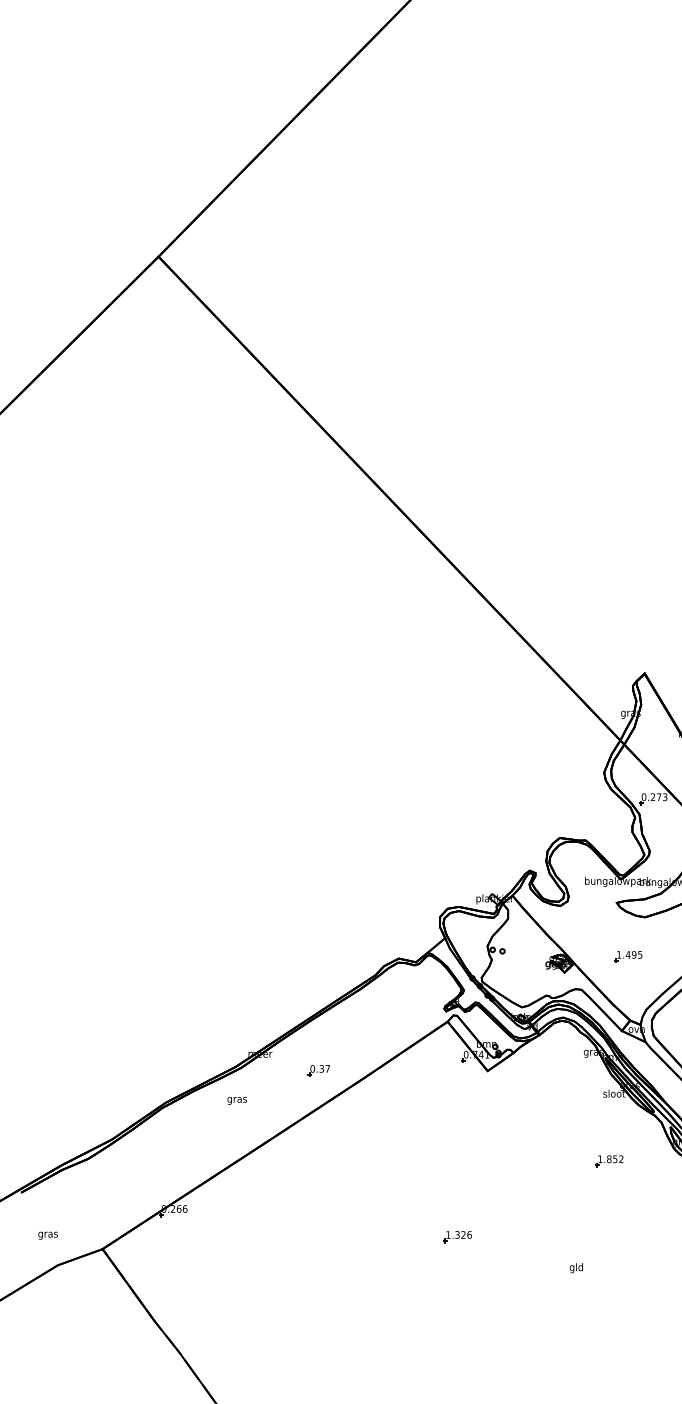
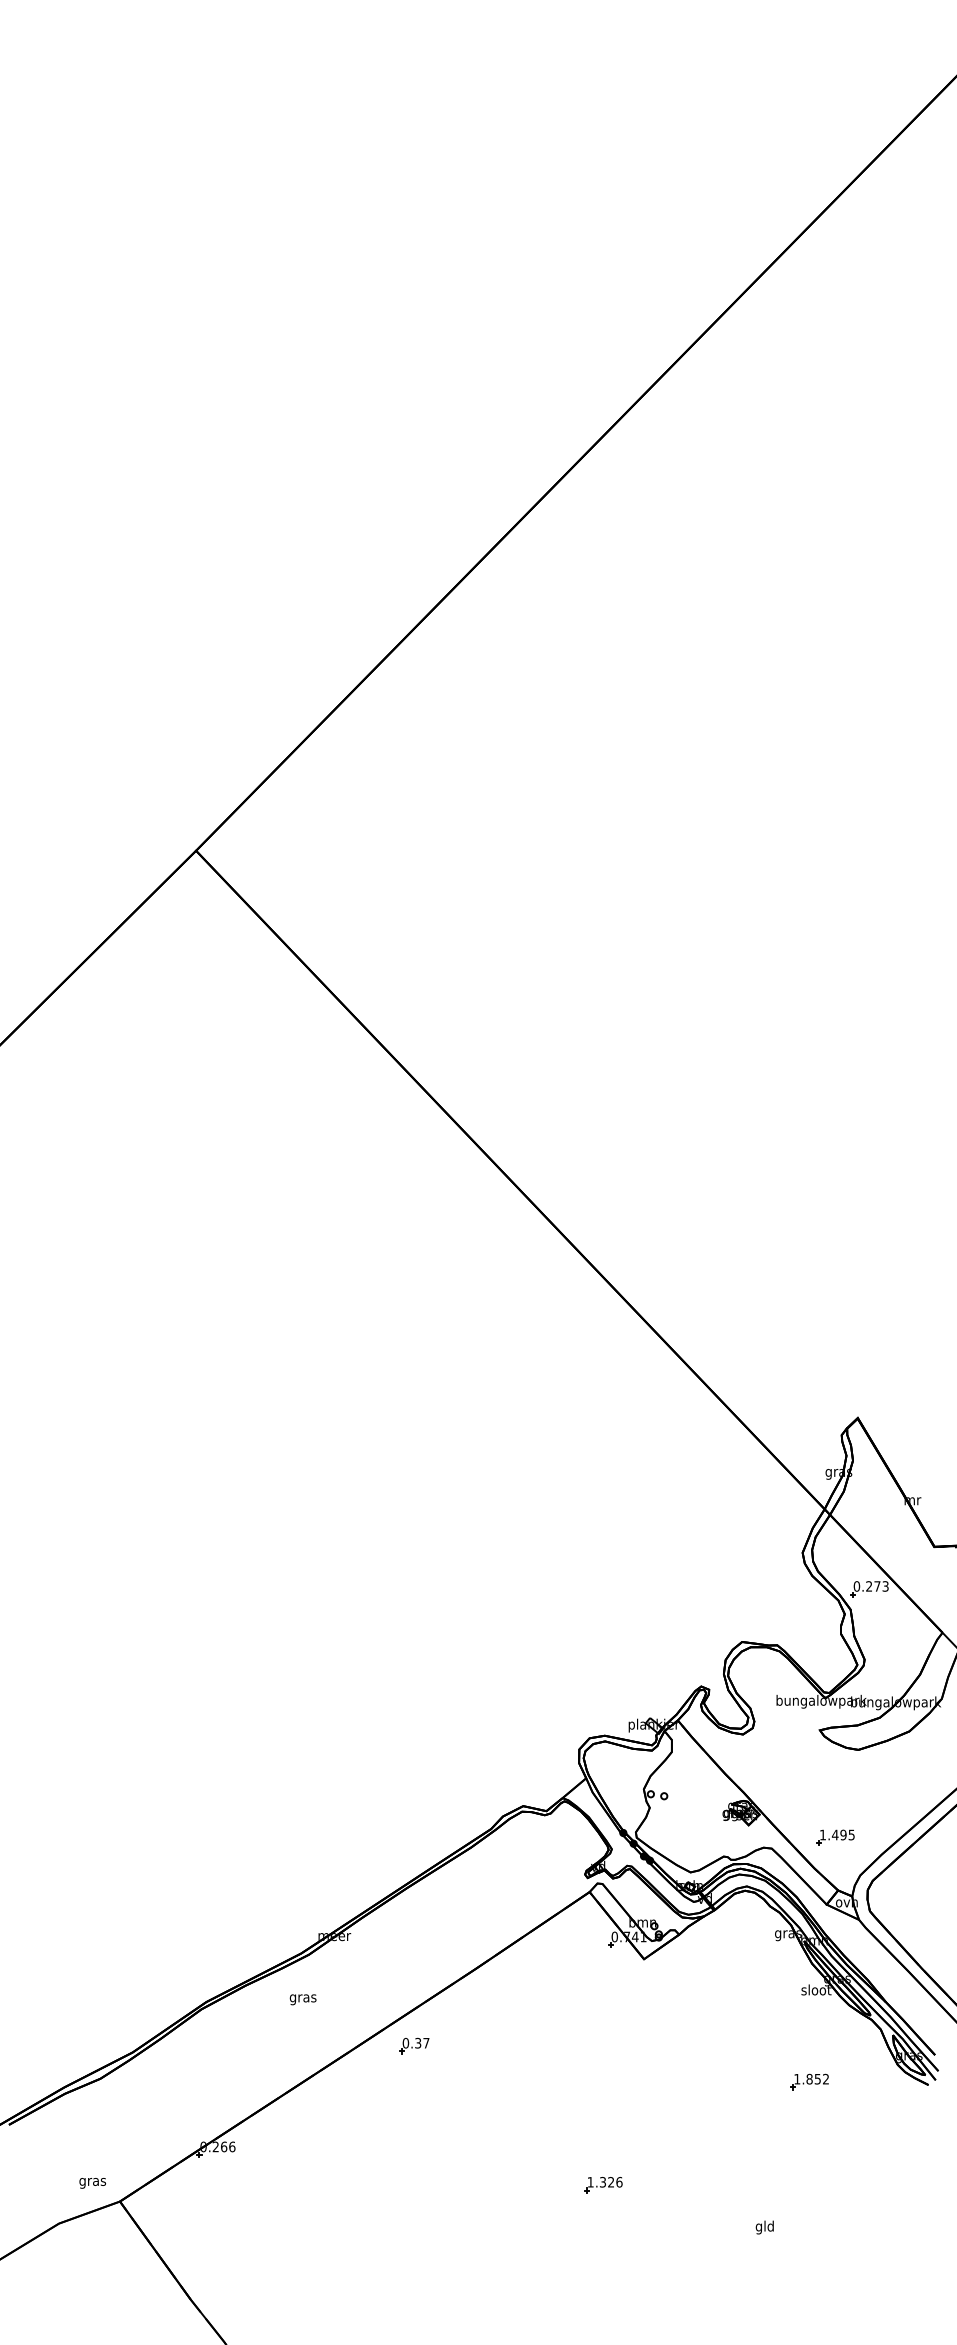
part: (628, 956) -> (835, 1837), moved
part: (319, 1070) -> (414, 2045), moved
text: (47, 1235) -> (92, 2183), moved

